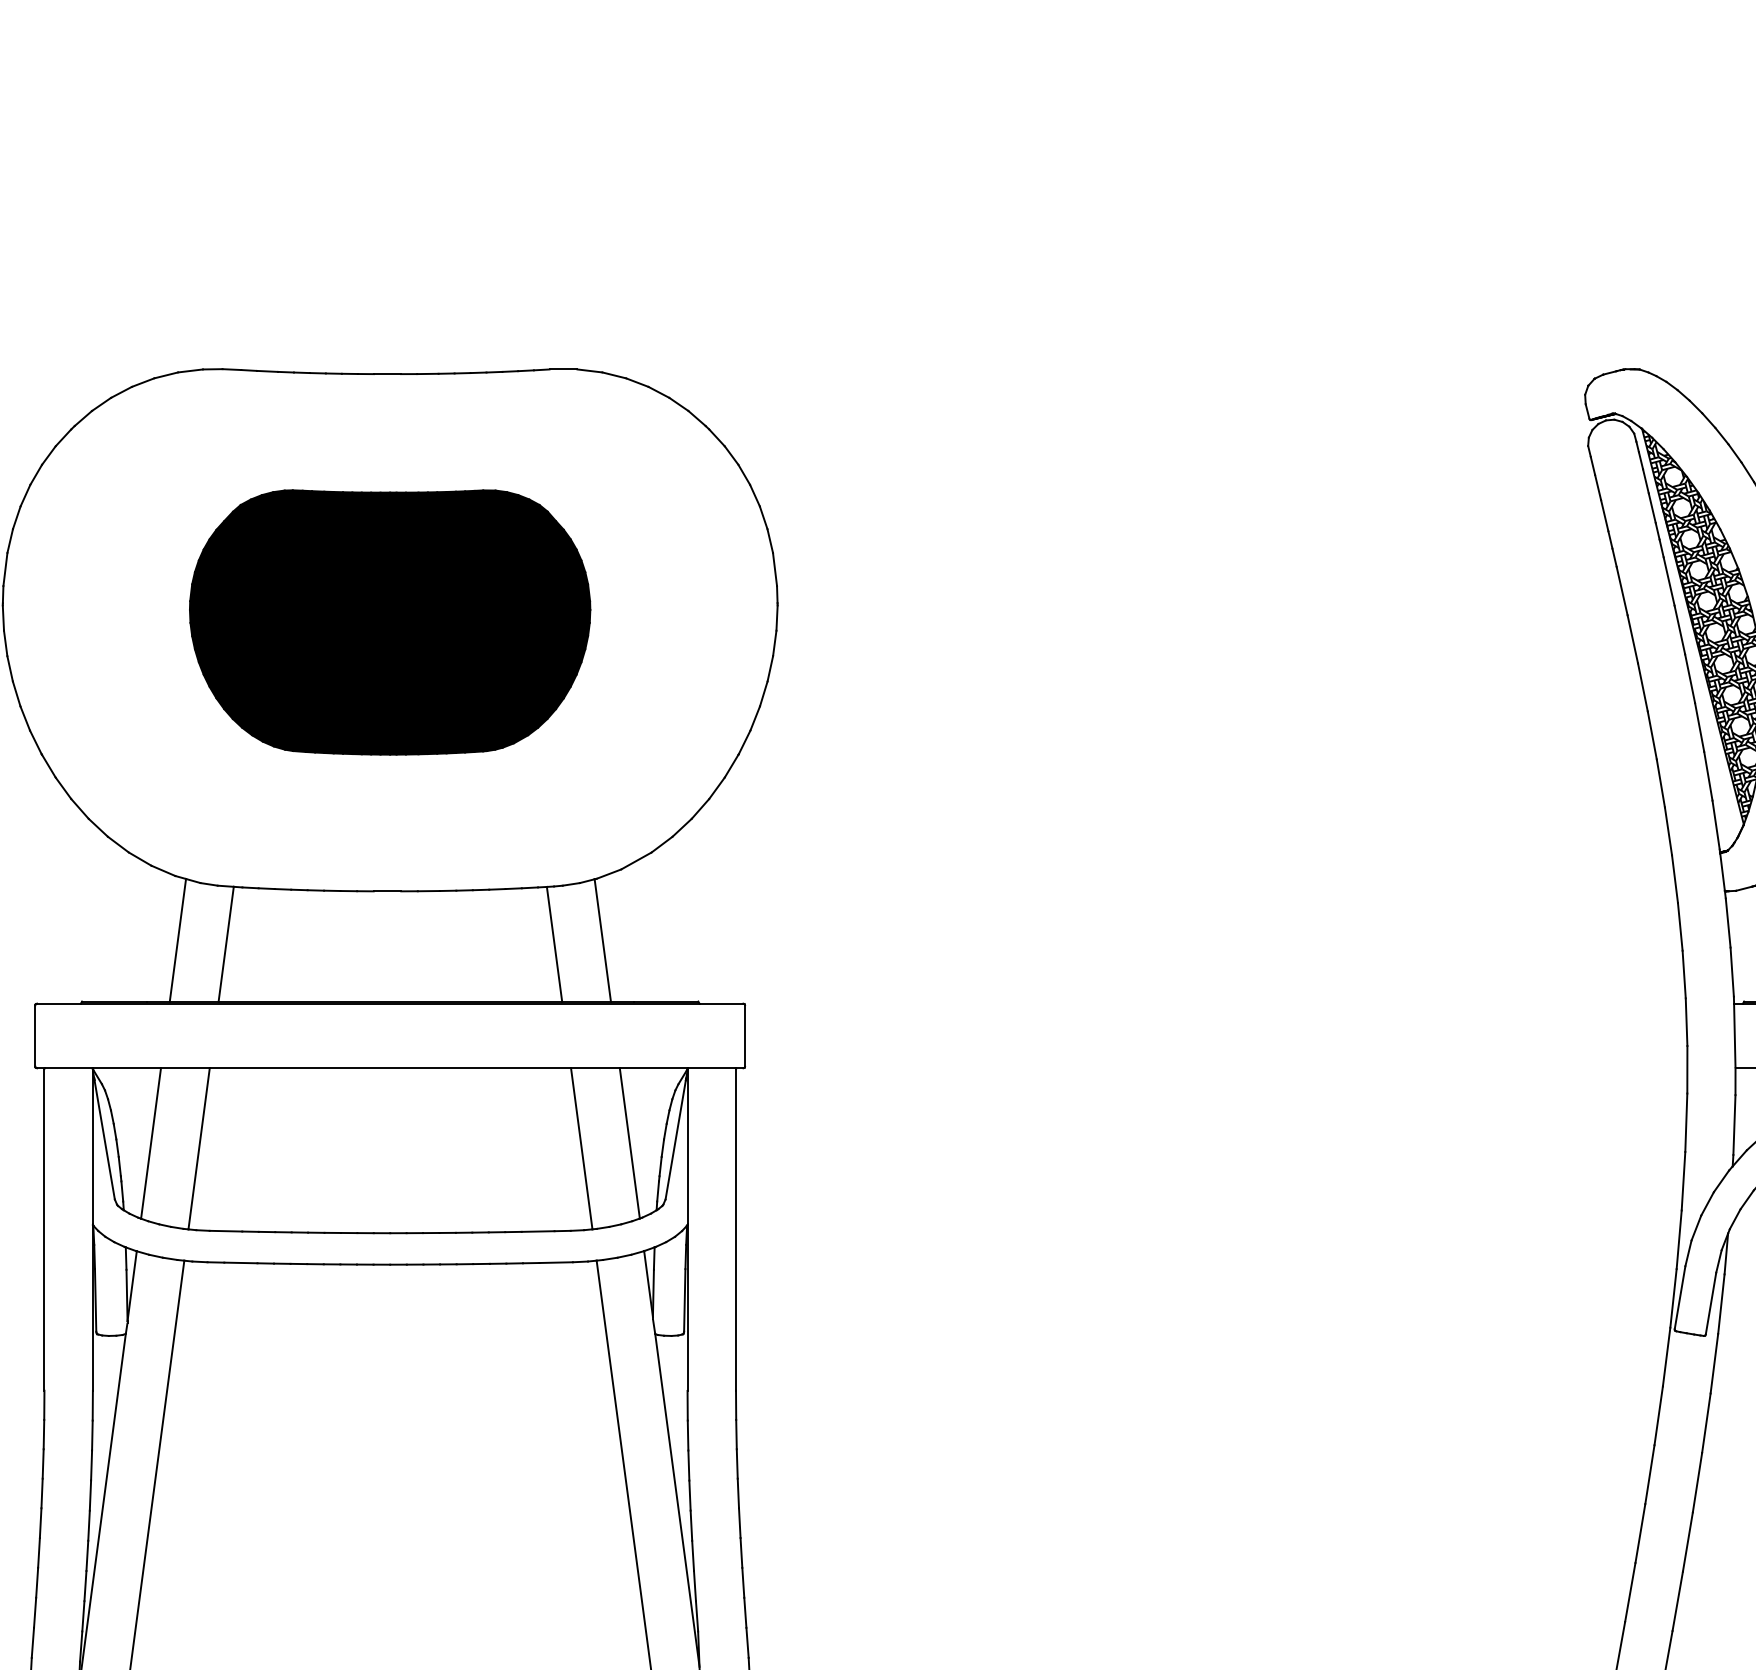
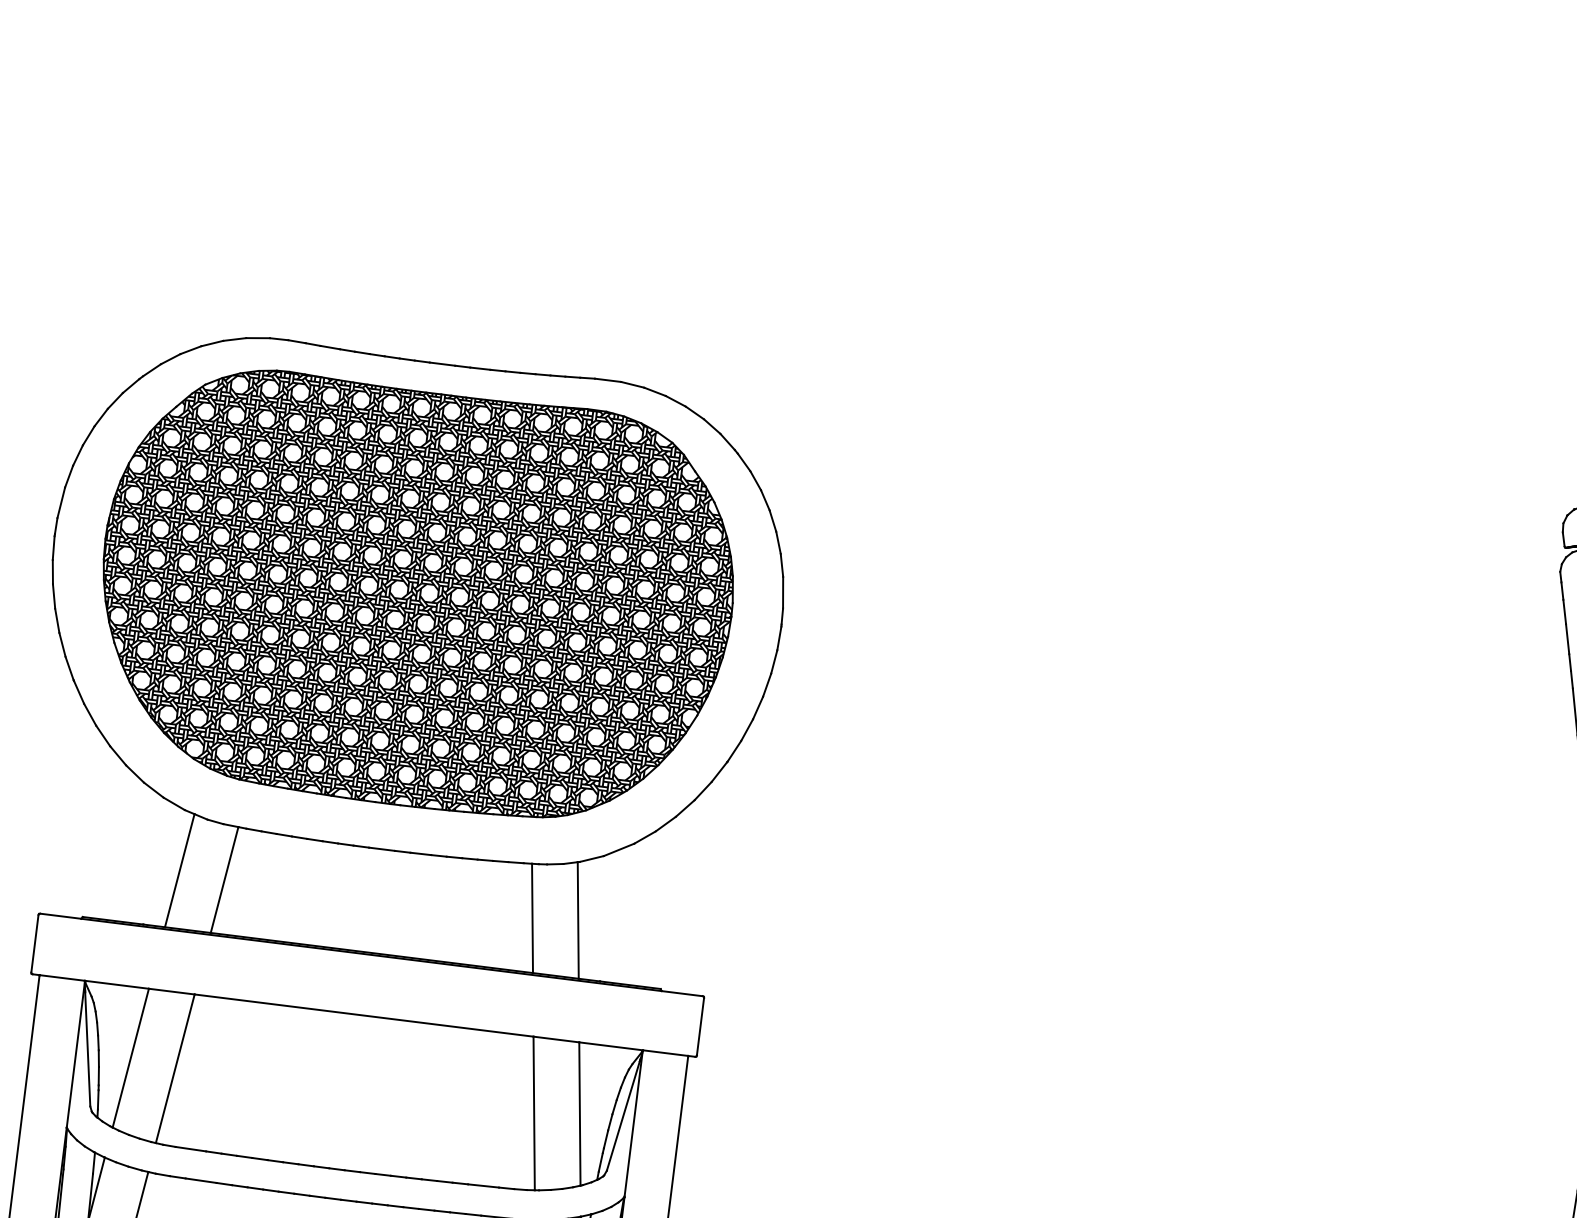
part: (389, 622) -> (415, 597), size x1.67

